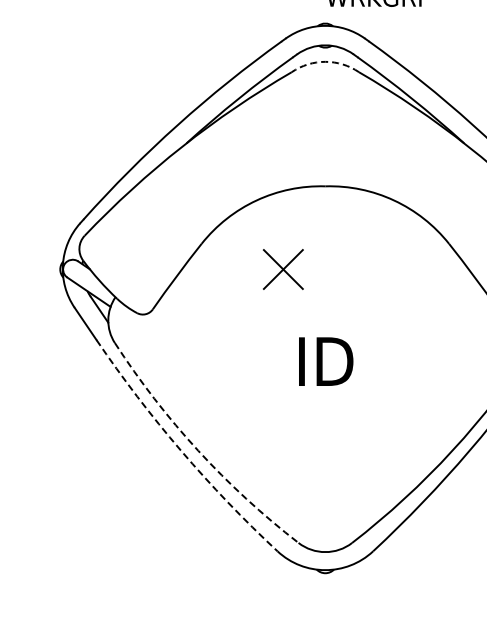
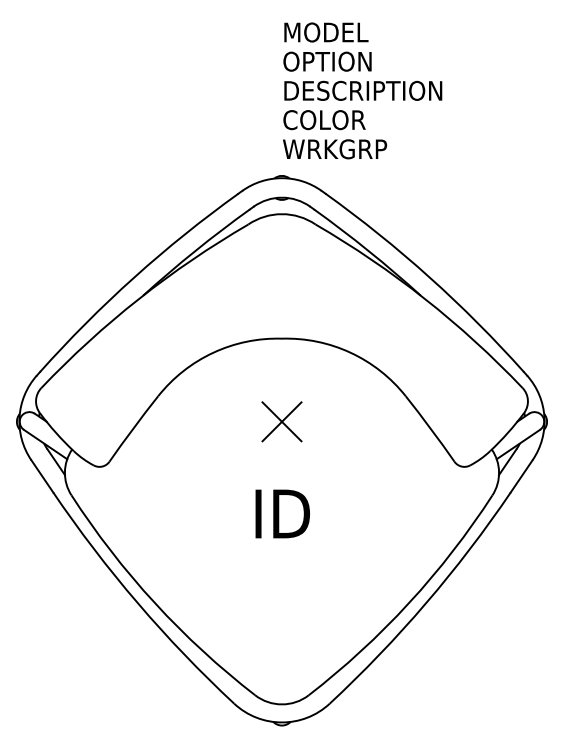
arc: (325, 62) -> (282, 214), dashed -> solid
part: (282, 269) -> (281, 421), moved
arc: (180, 451) -> (137, 603), dashed -> solid
arc: (197, 451) -> (154, 603), dashed -> solid

